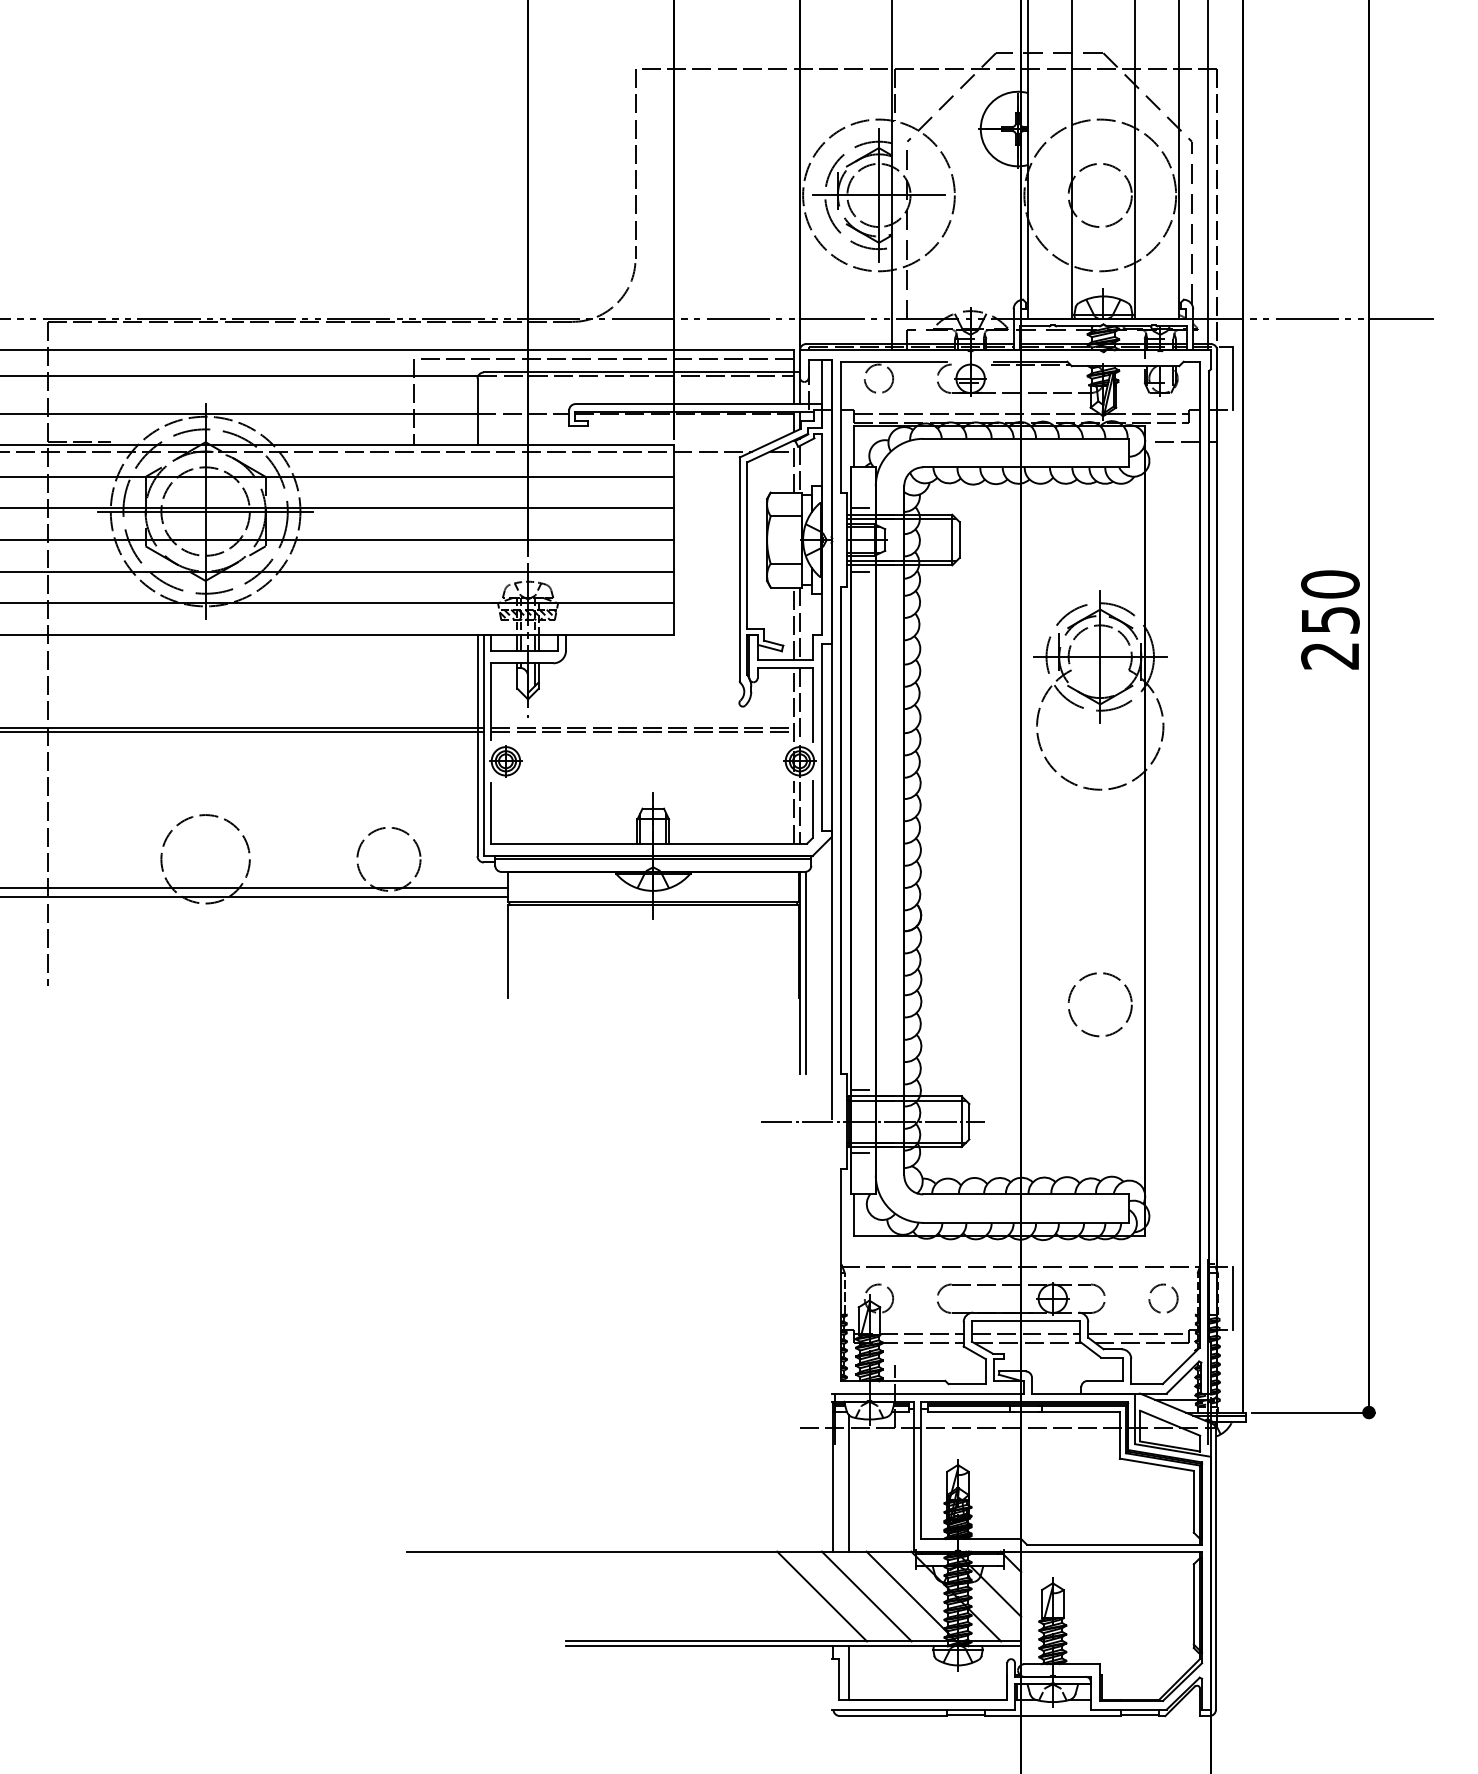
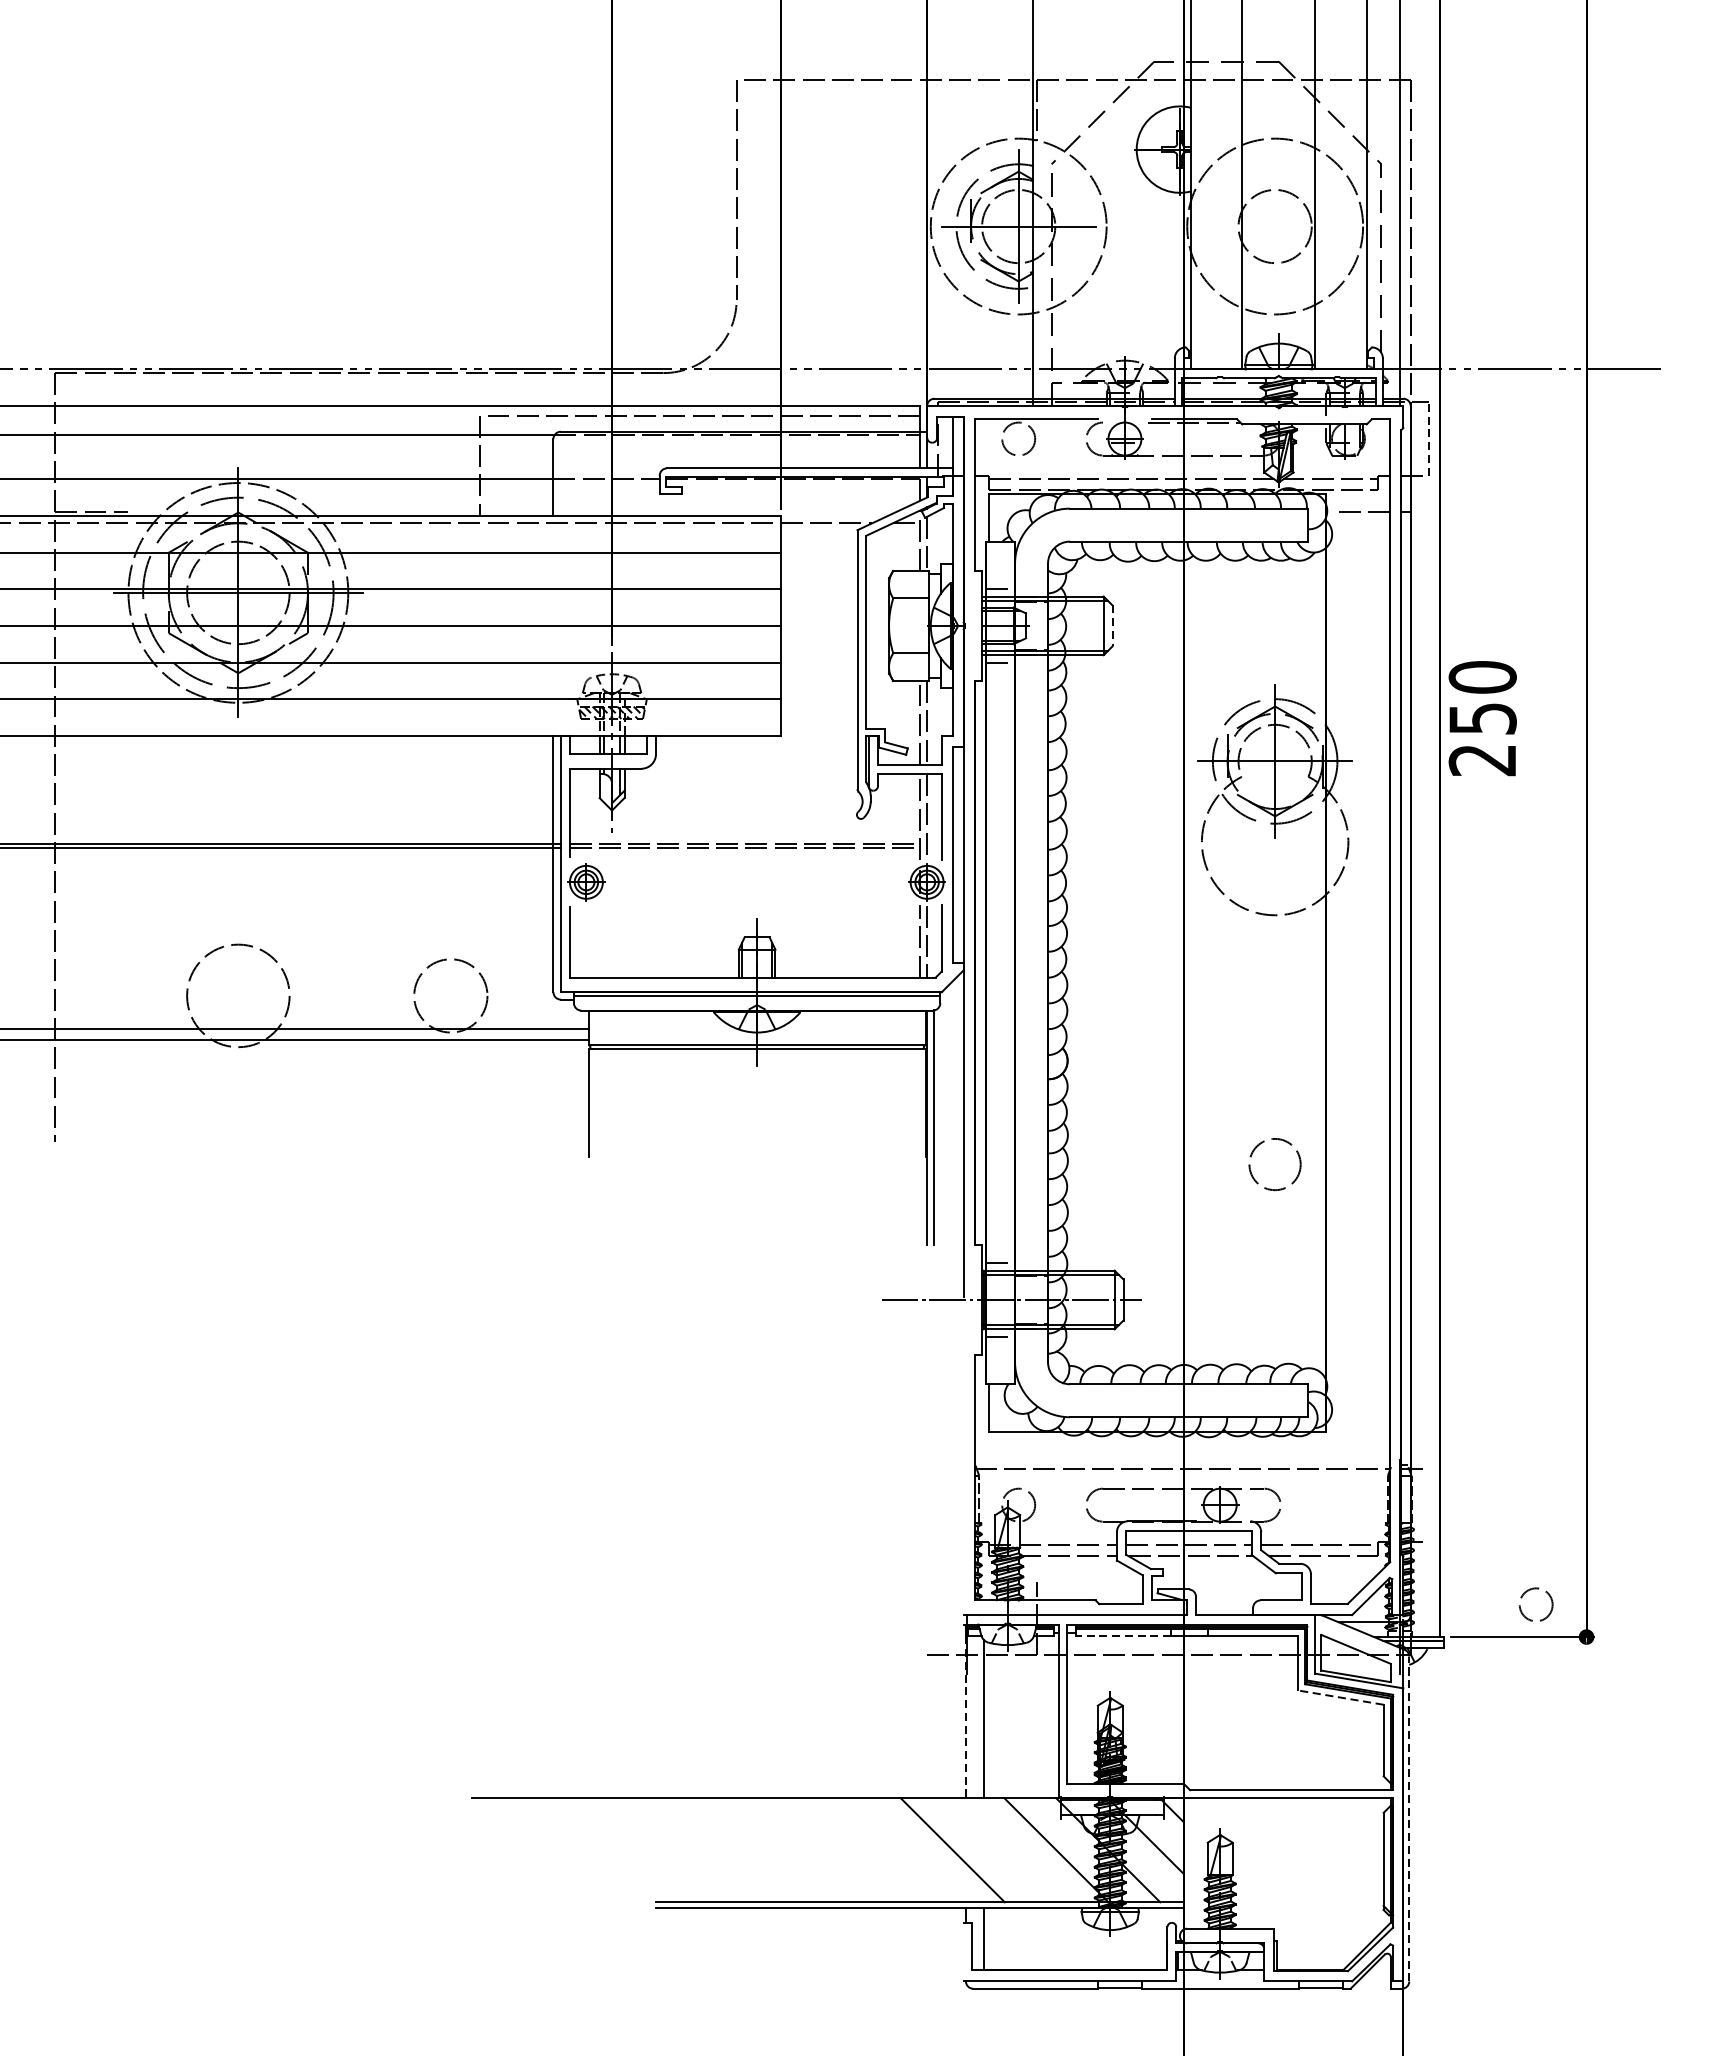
line: (1233, 378) -> (1429, 438), solid -> dashed
line: (959, 540) -> (1112, 626), solid -> dashed
text: (1330, 619) -> (1482, 717), moved
circle: (1099, 1004) -> (1274, 1164), size x0.7
circle: (1163, 1298) -> (1536, 1604), moved
line: (1233, 1298) -> (1429, 1504), removed
line: (968, 1411) -> (1122, 1635), solid -> dashed
line: (1156, 1464) -> (1340, 1697), solid -> dashed
line: (833, 1481) -> (966, 1716), solid -> dashed
line: (1215, 1569) -> (1408, 1818), solid -> dashed
line: (866, 1596) -> (1004, 1850), removed

